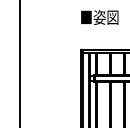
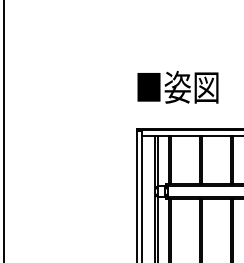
text: (99, 17) -> (177, 87), moved

